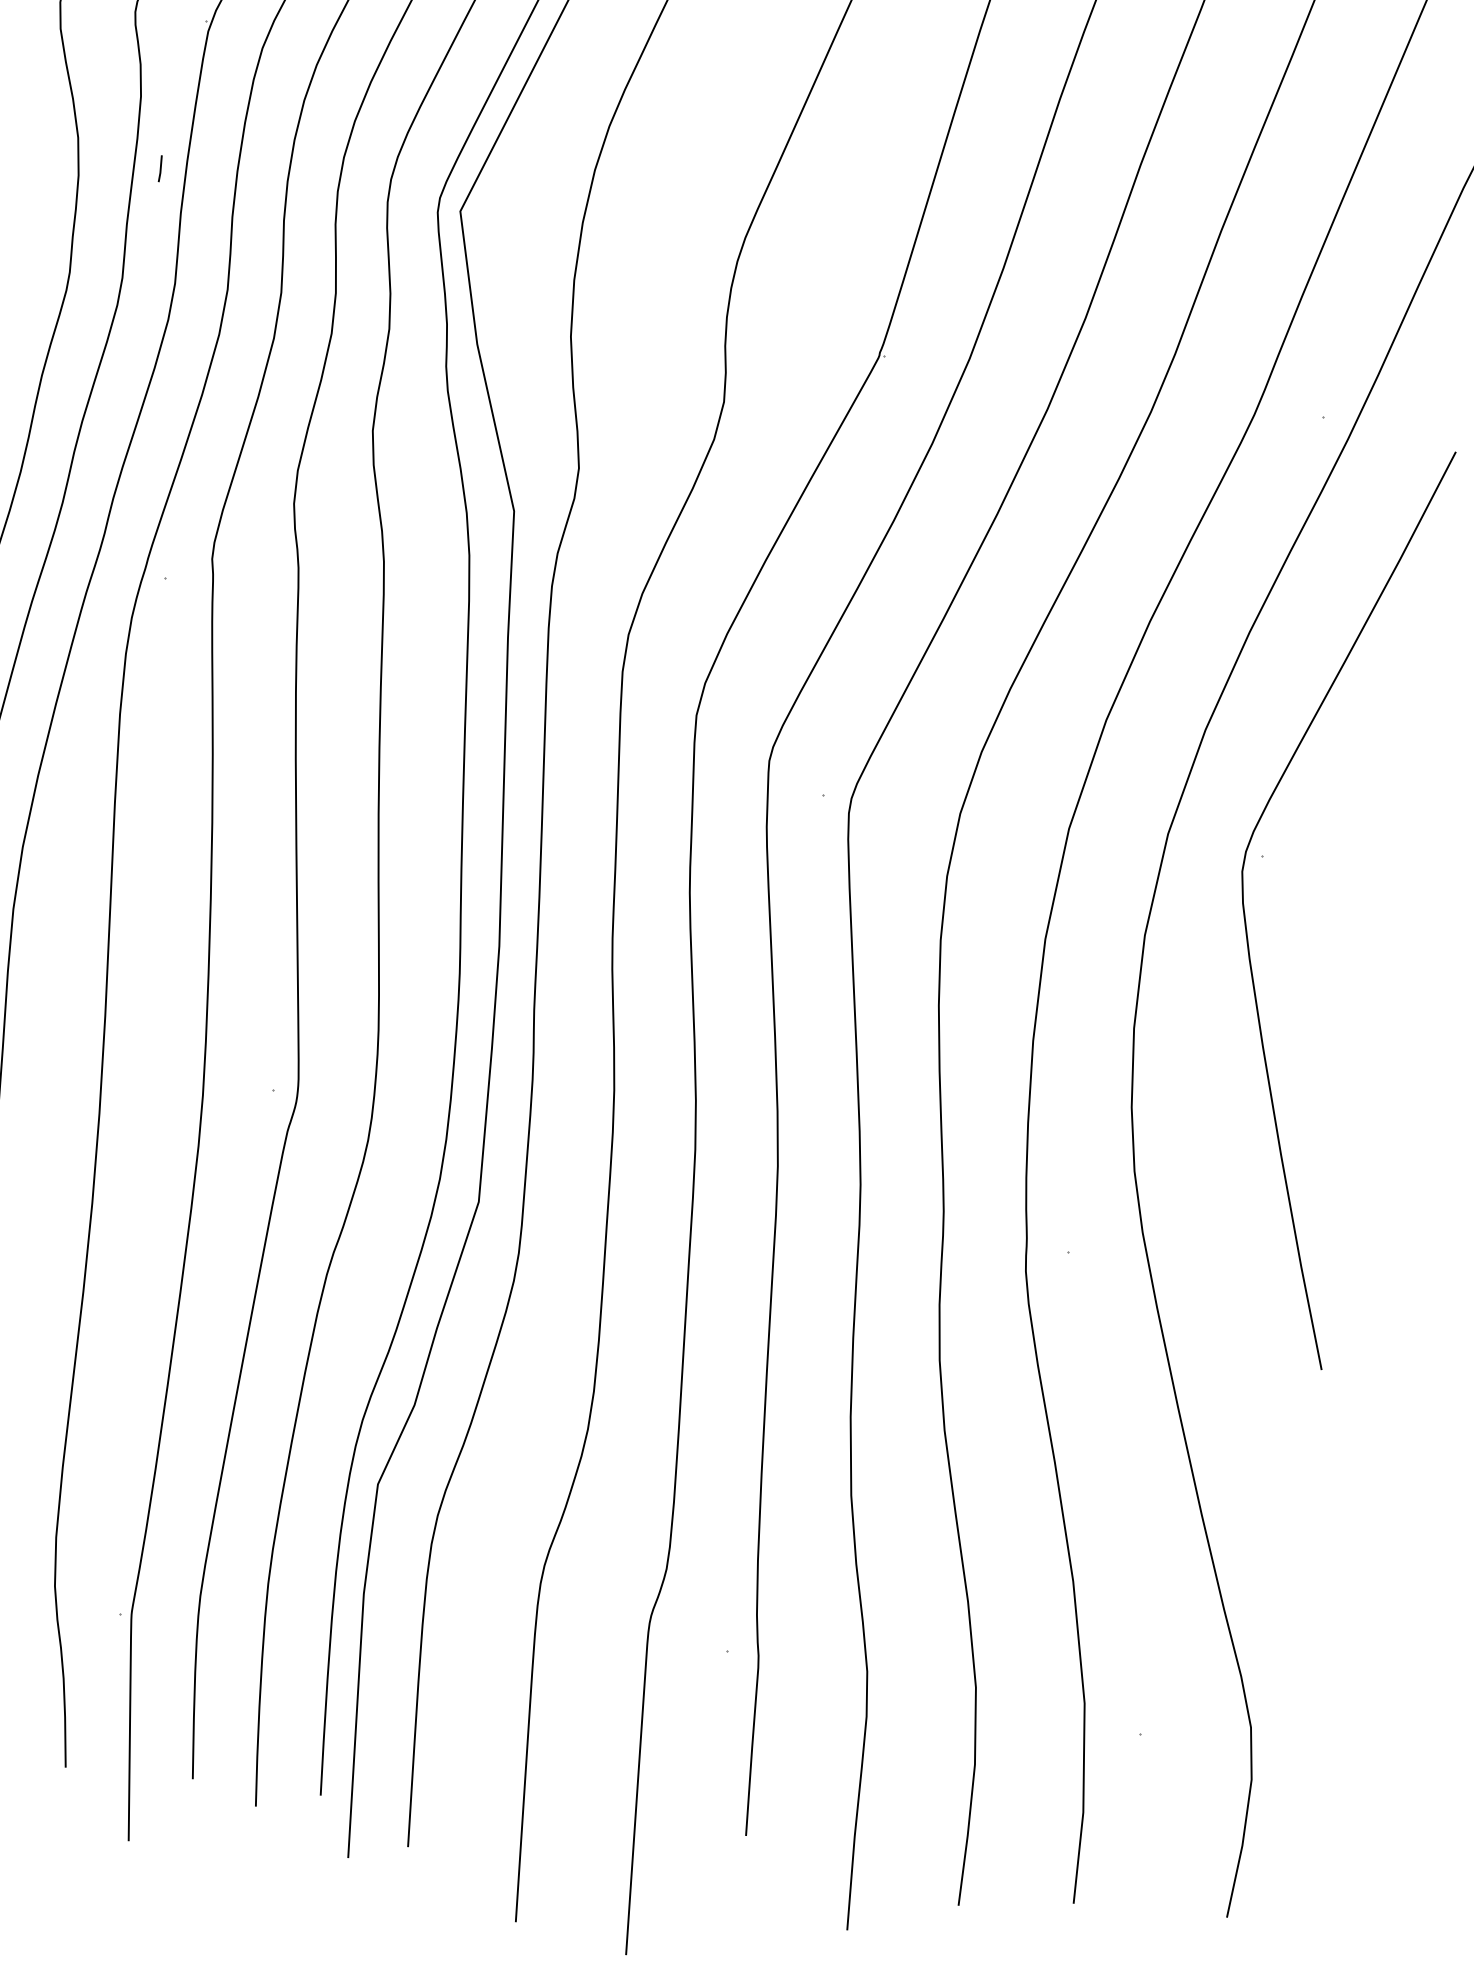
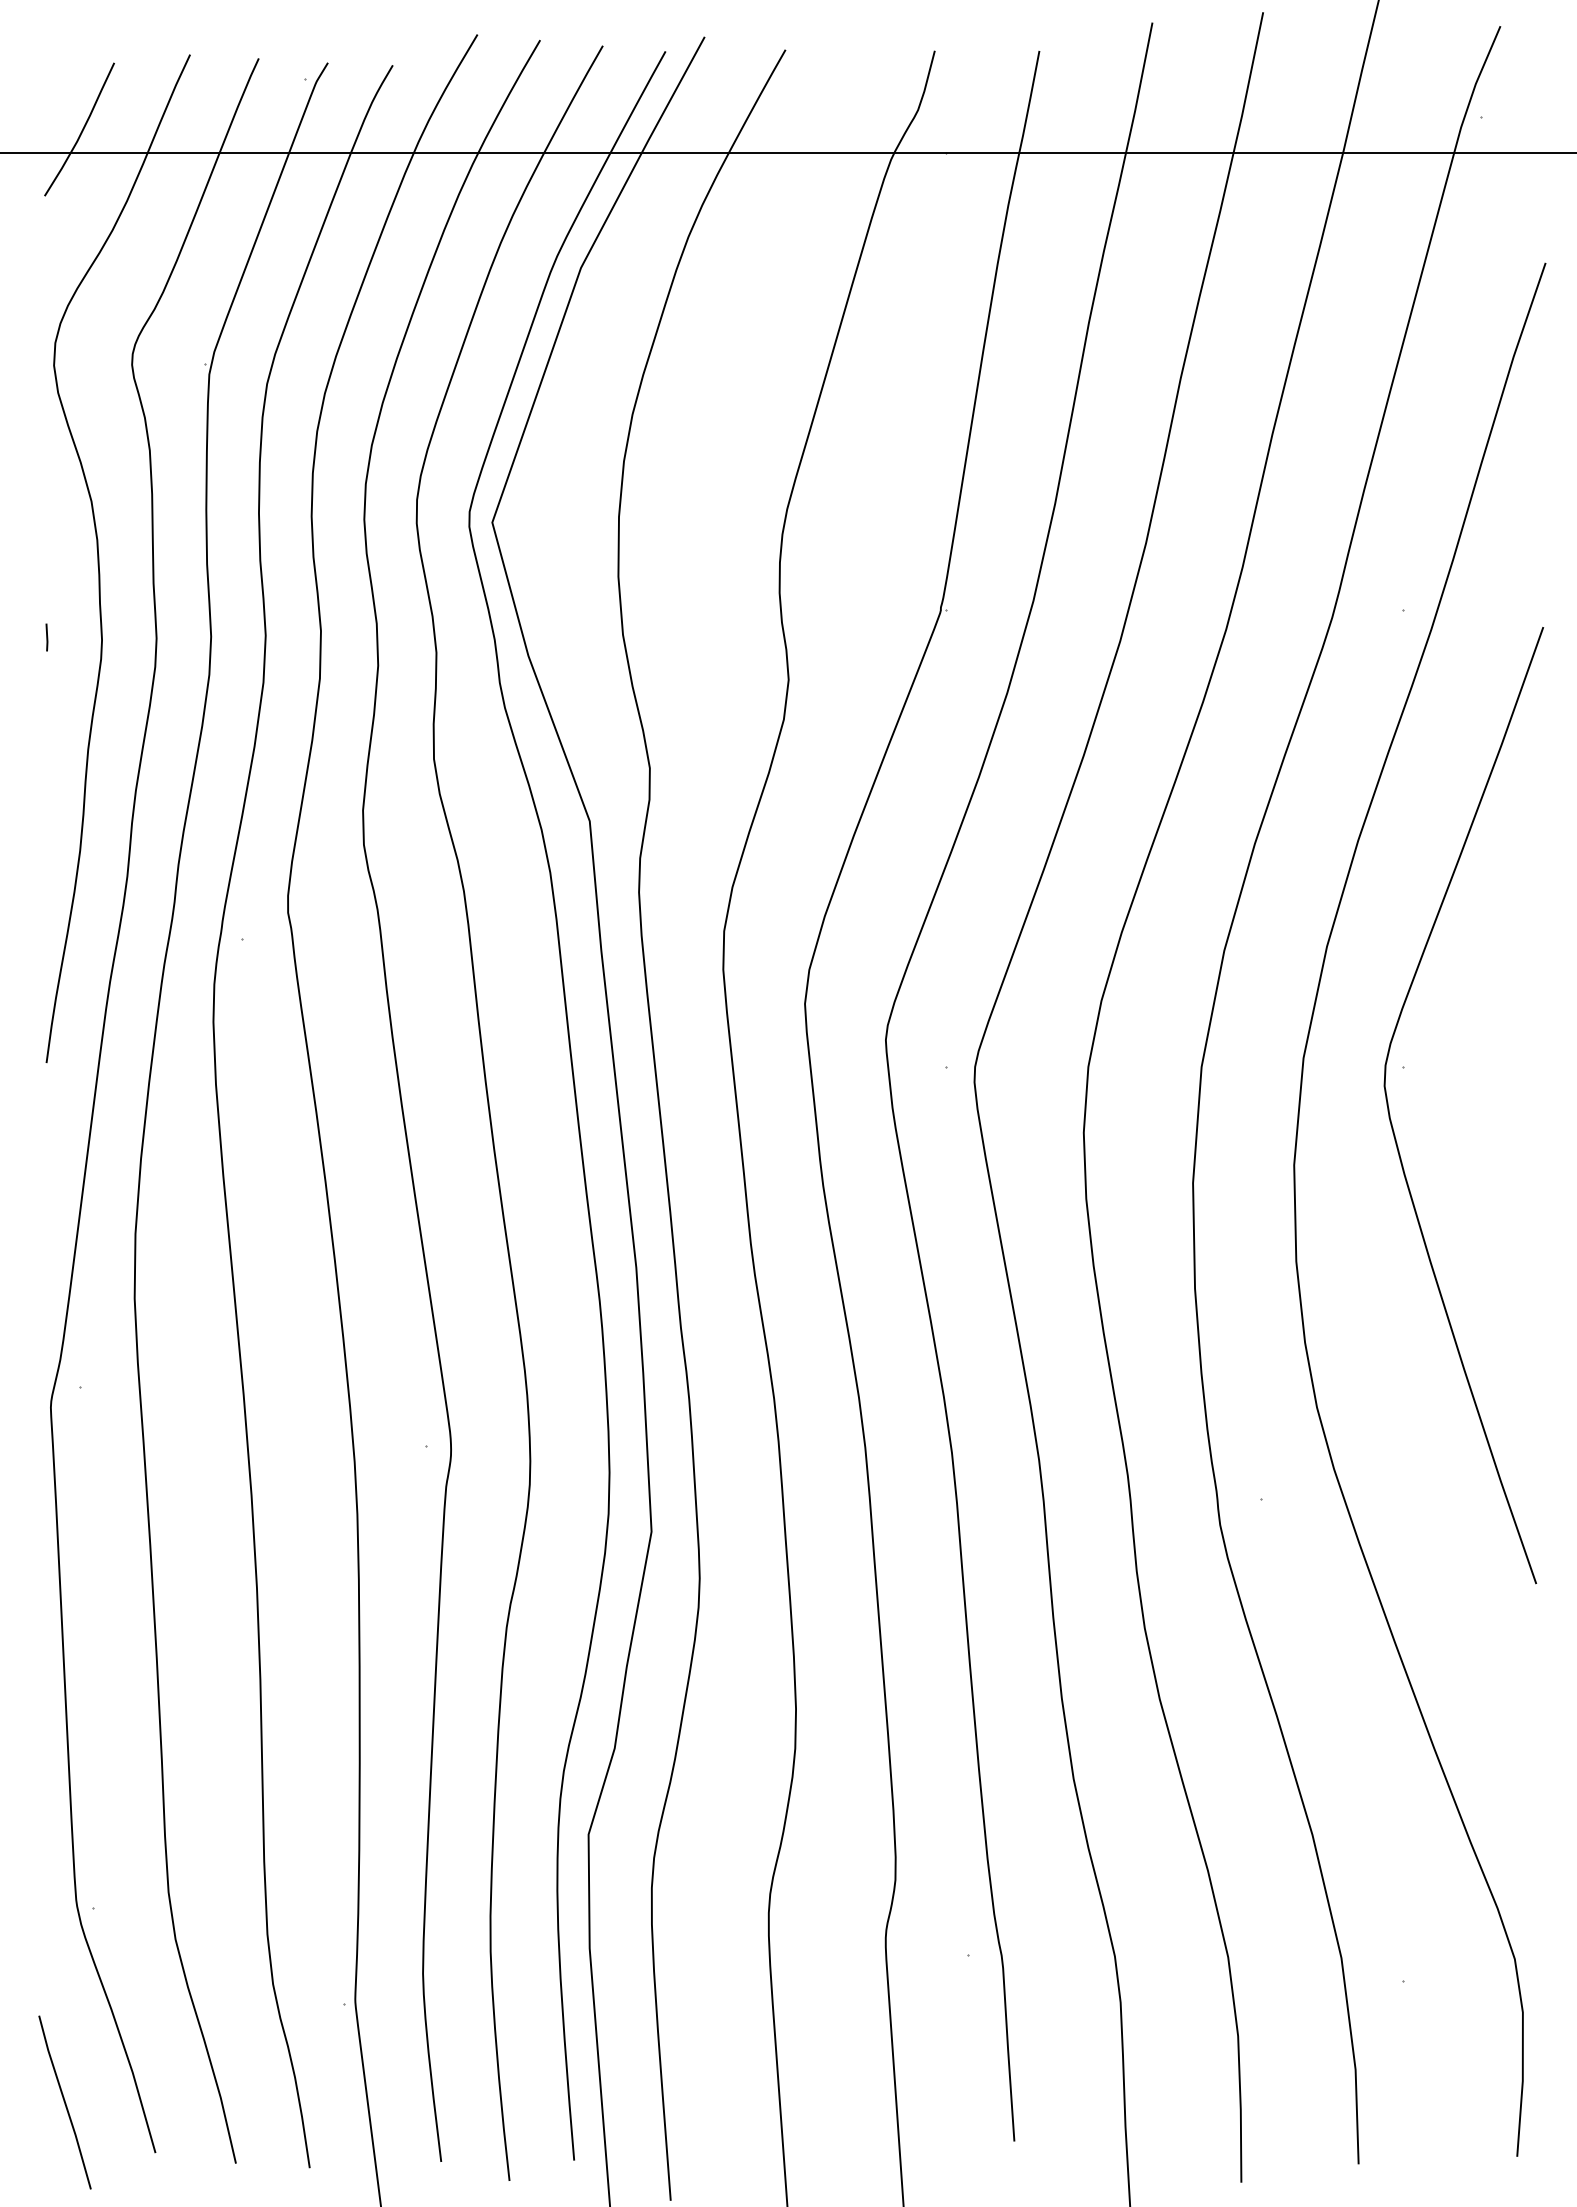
line: (160, 168) -> (46, 637), moved

